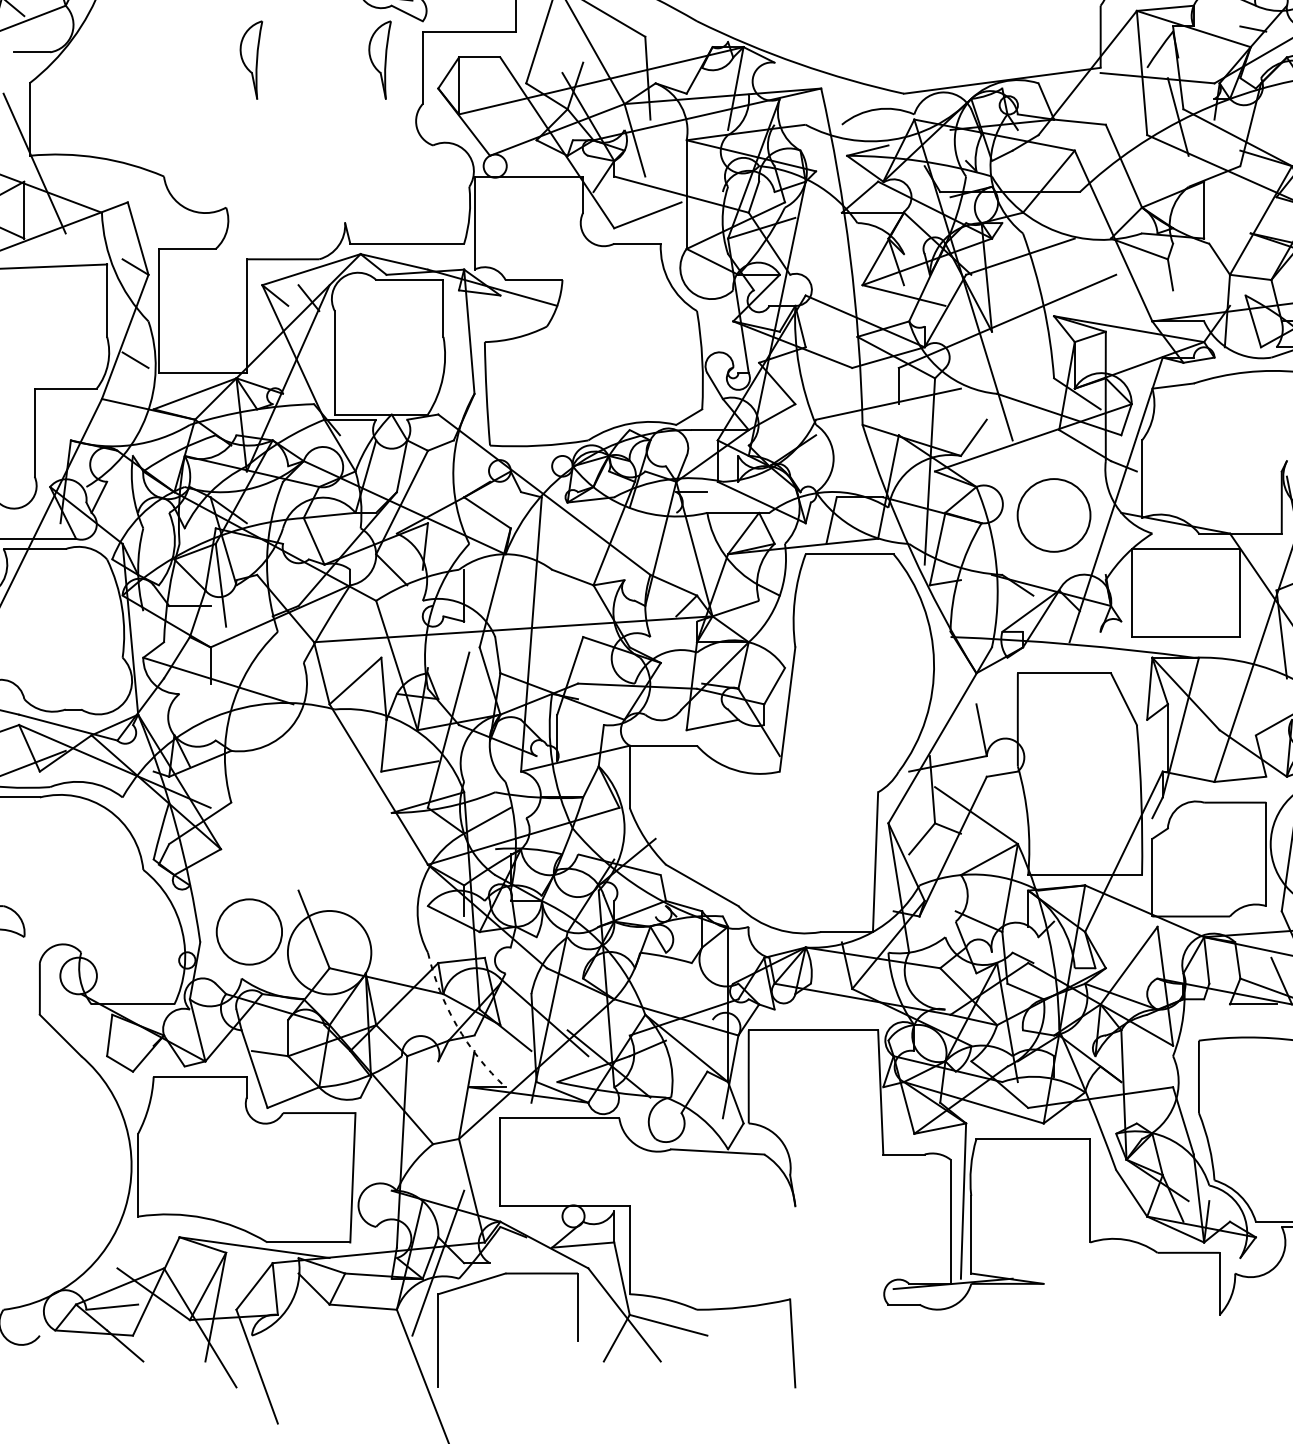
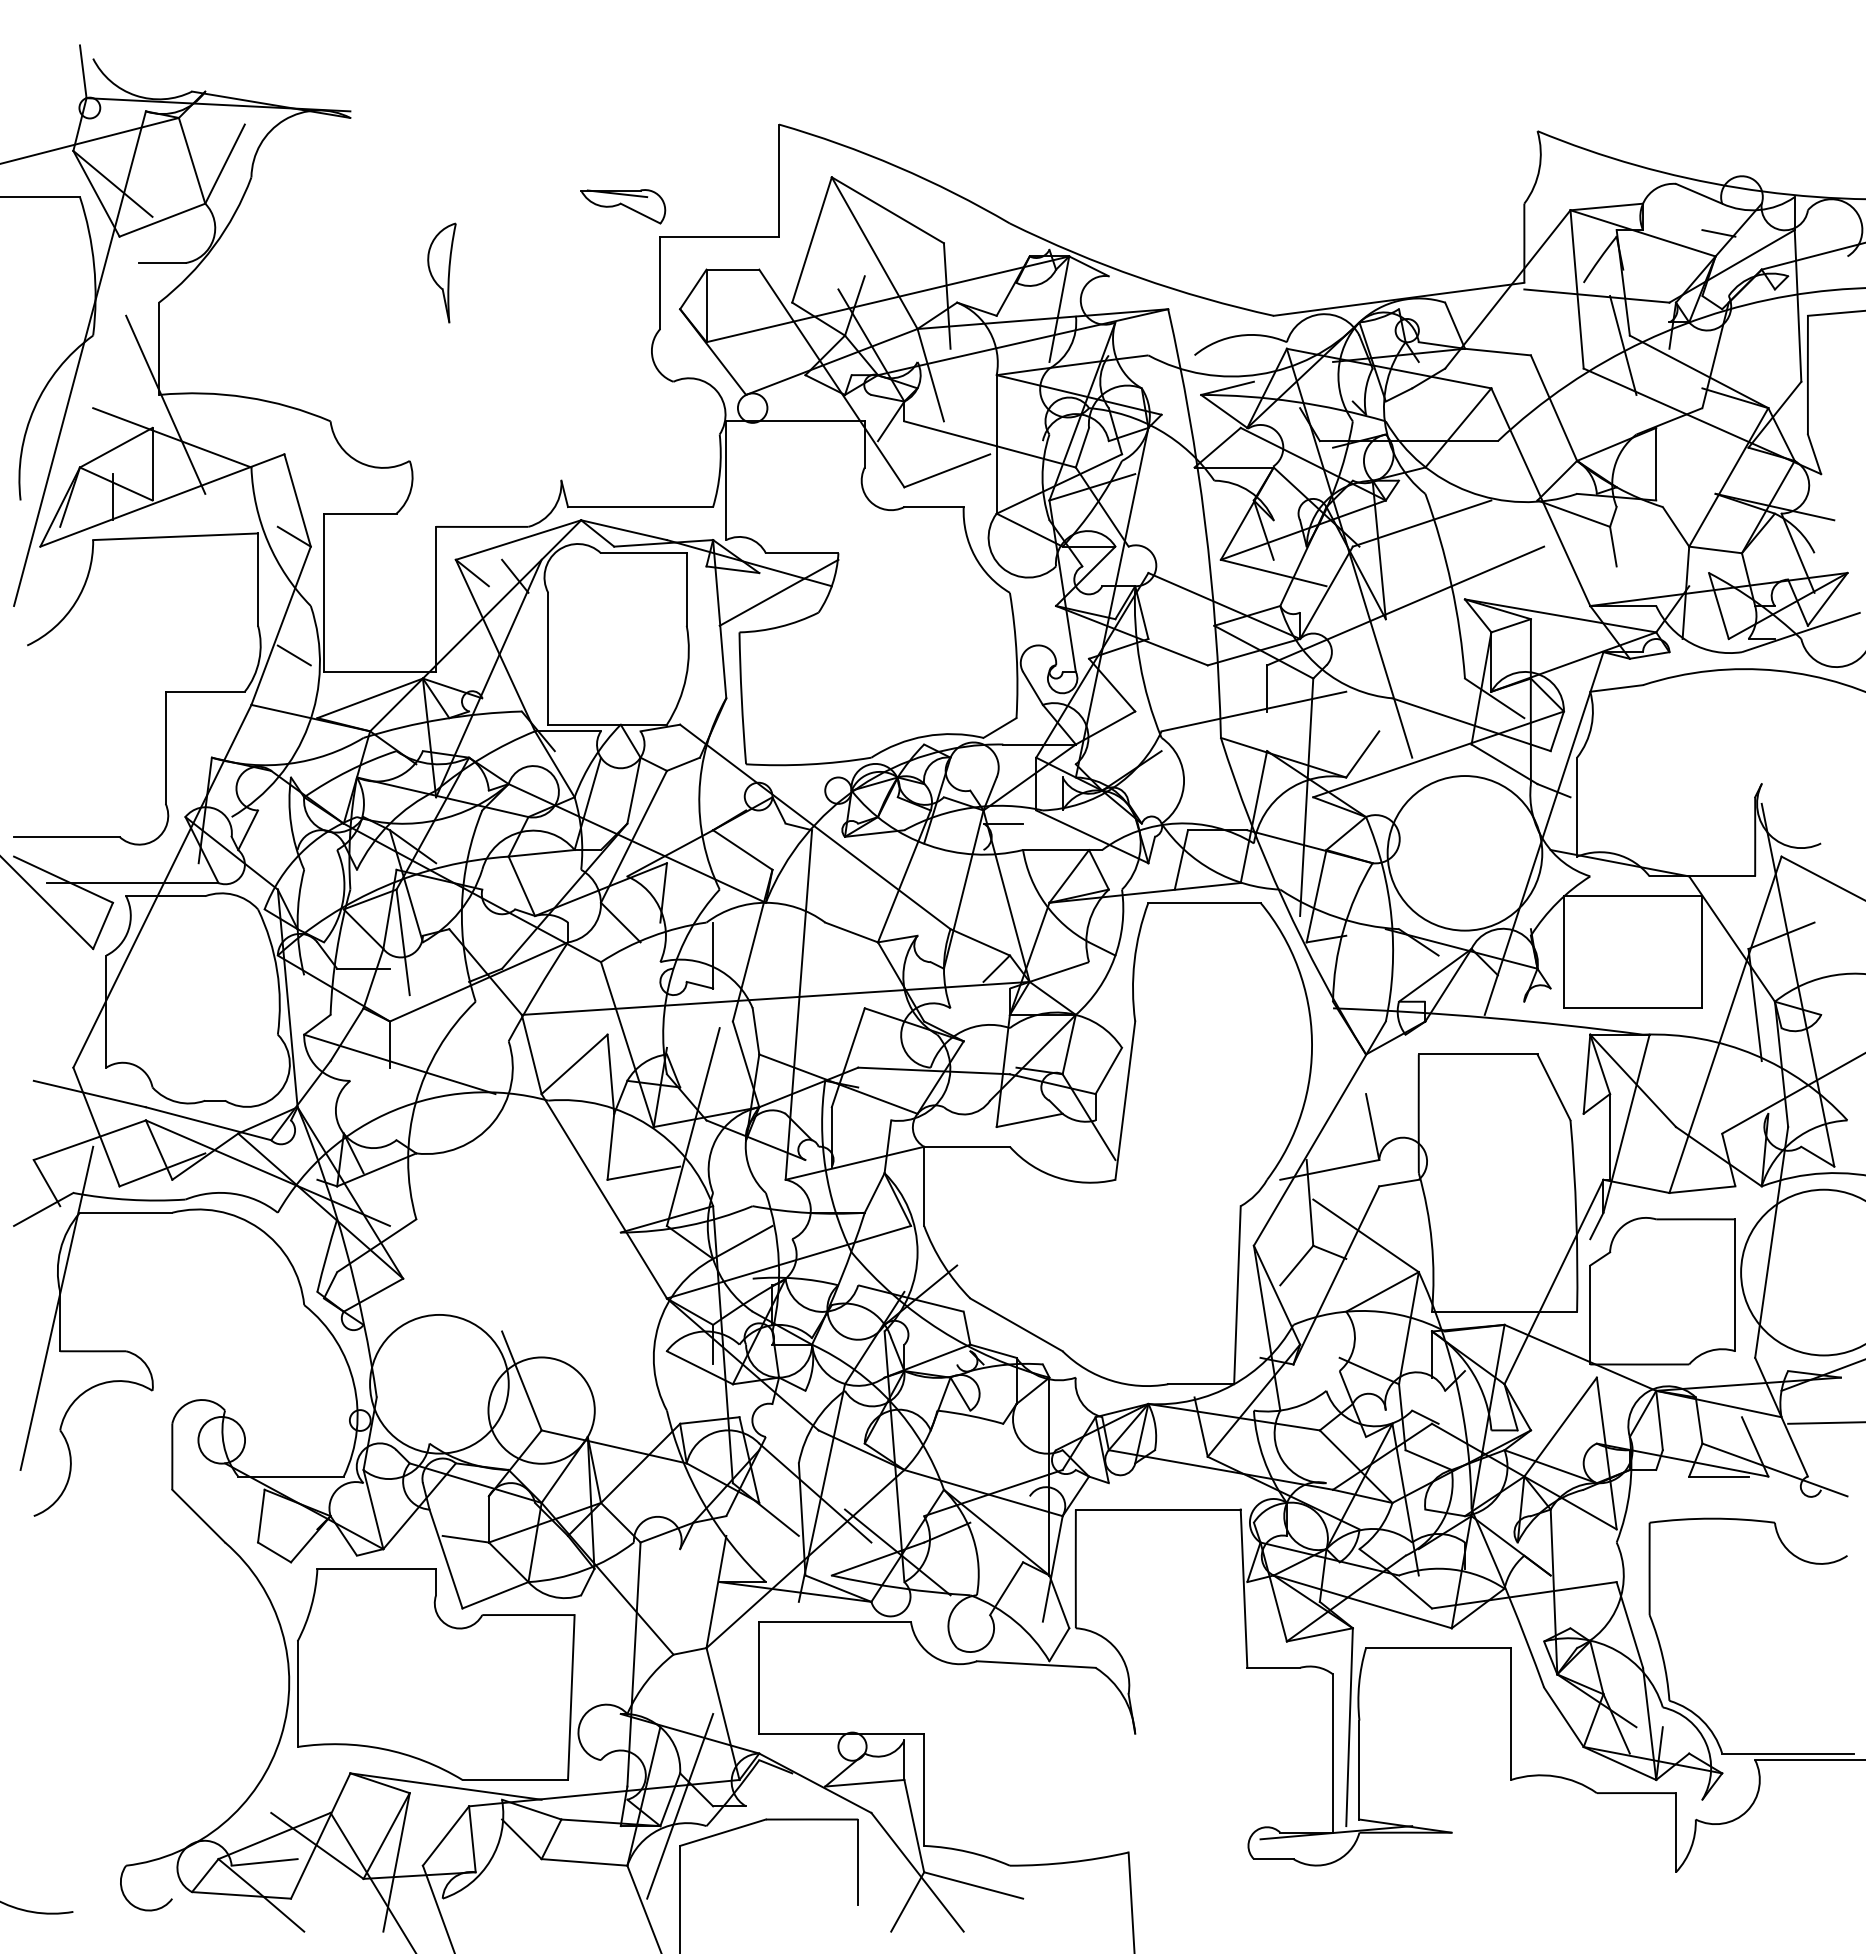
part: (379, 59) -> (605, 272), removed
line: (515, 310) -> (778, 592), added
circle: (1053, 515) -> (1464, 853), size x1.67
circle: (249, 931) -> (439, 1383), size x1.67
arc: (456, 1025) -> (703, 1503), dashed -> solid

